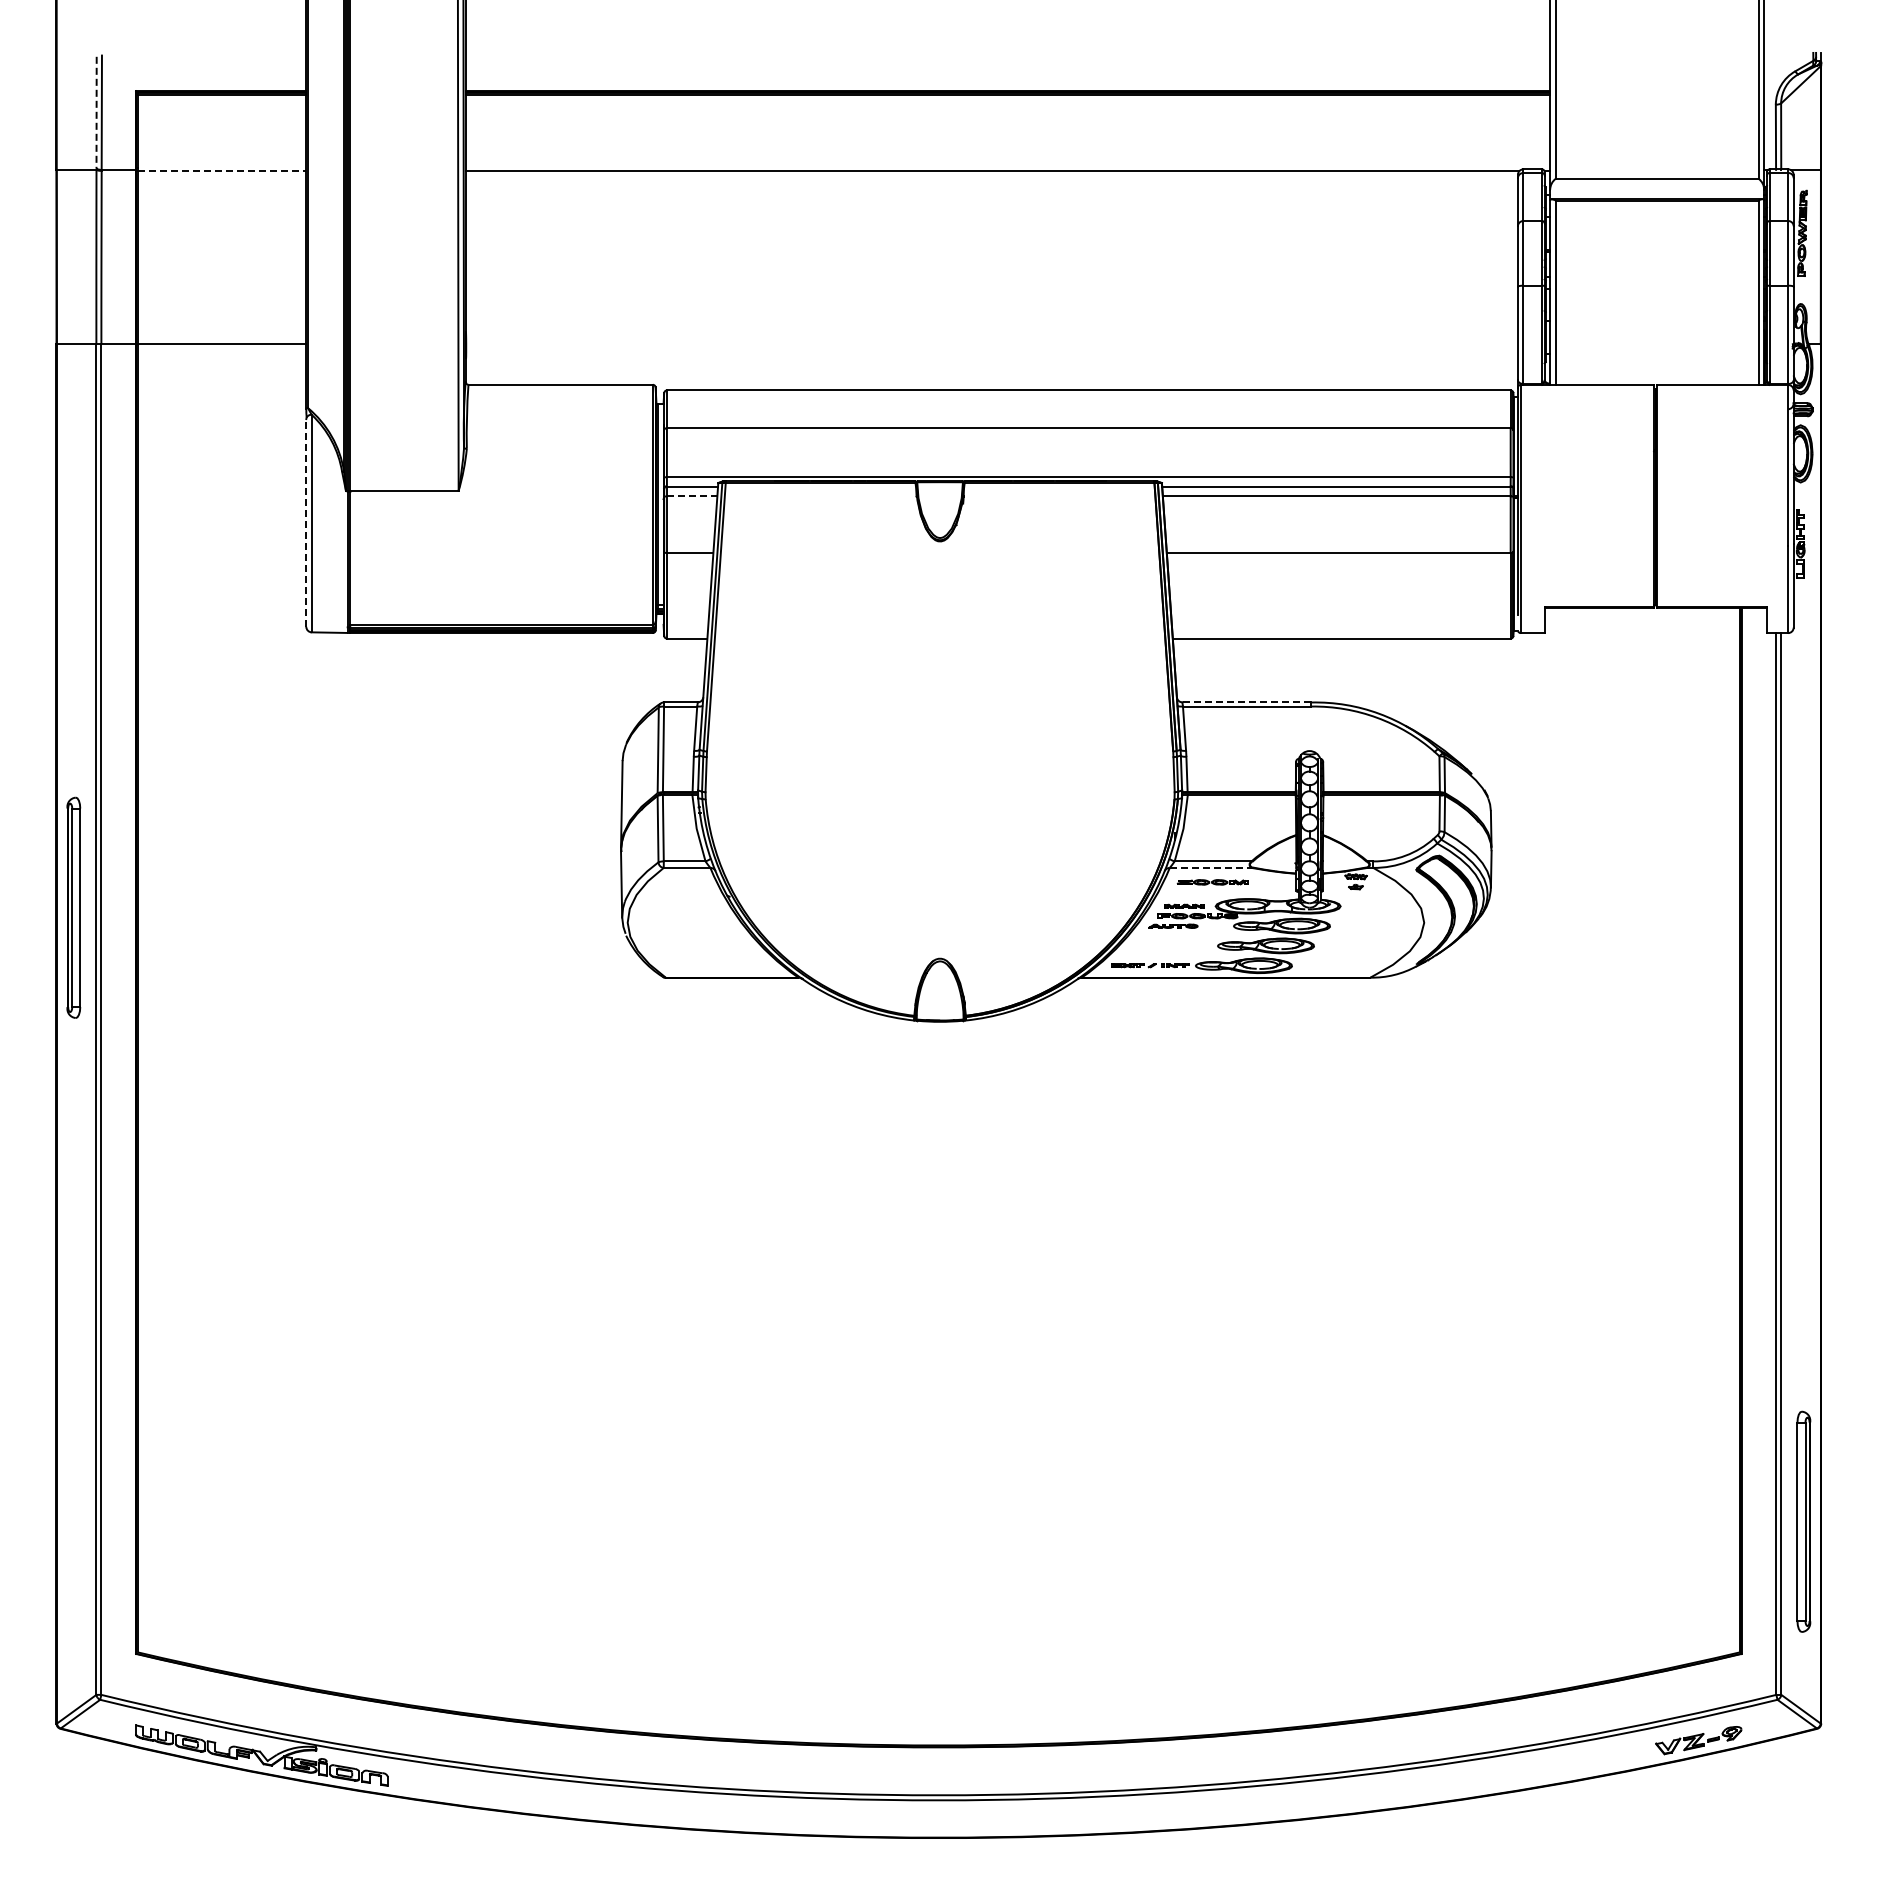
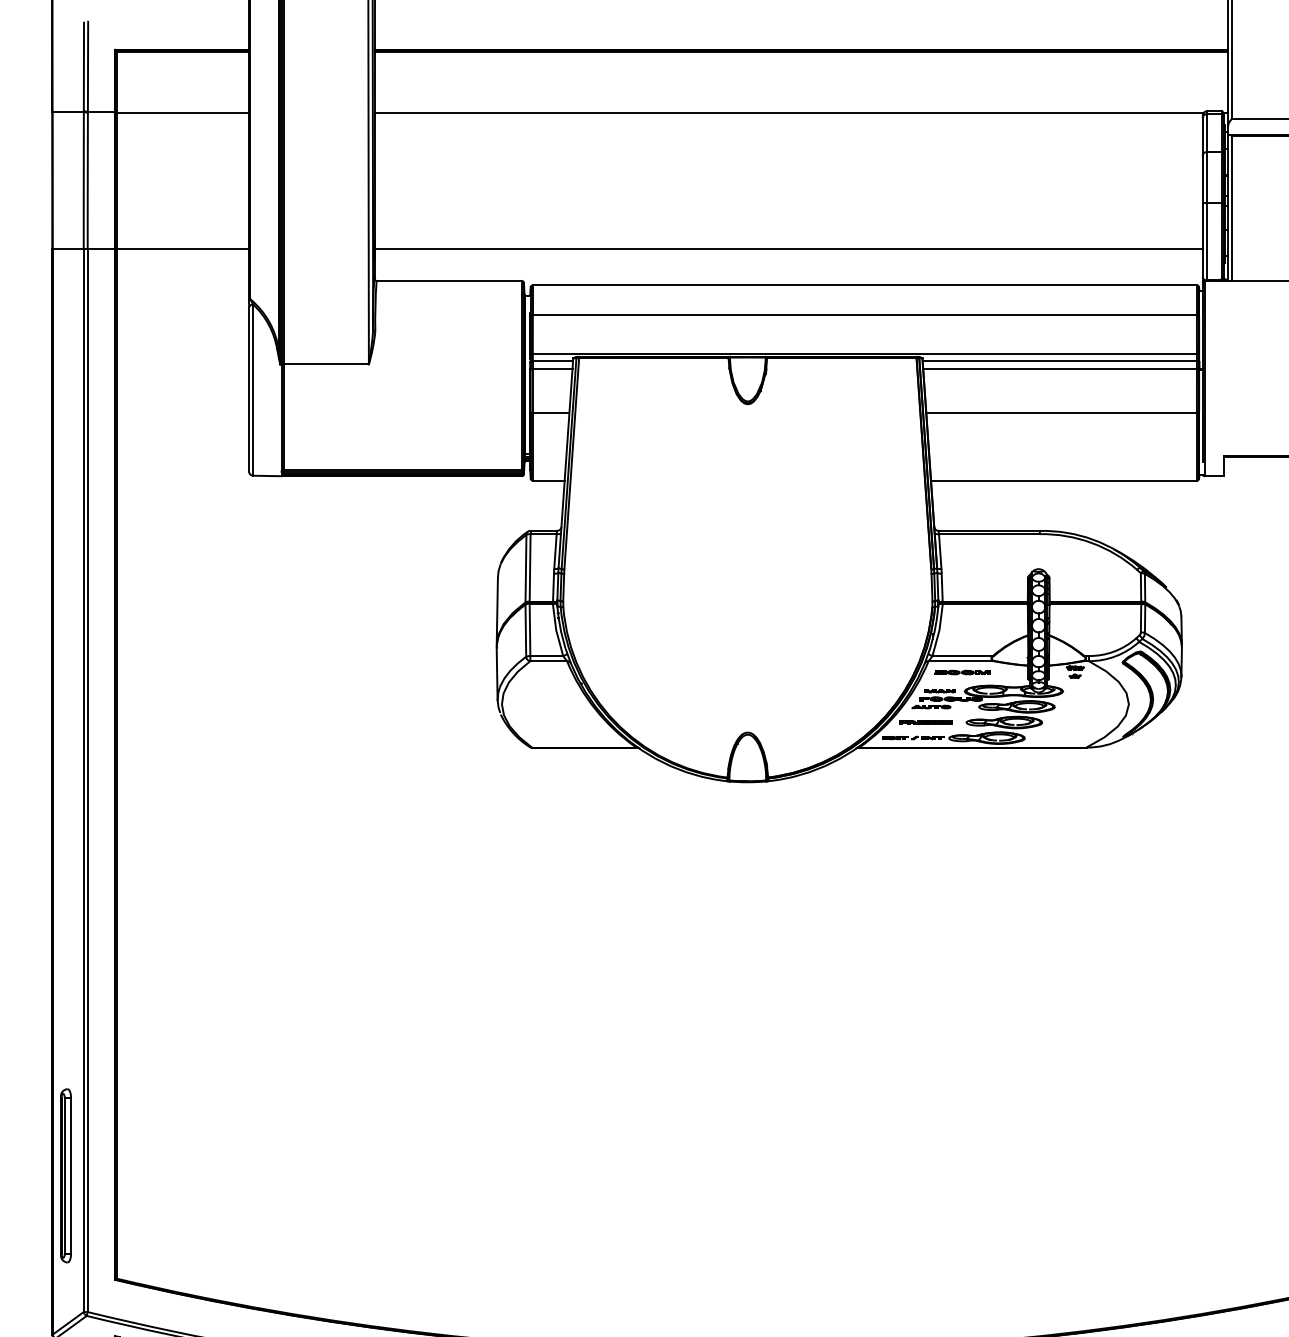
line: (96, 112) -> (83, 66), dashed -> solid
line: (222, 171) -> (183, 113), dashed -> solid
line: (991, 344) -> (788, 249), added
line: (692, 496) -> (552, 368), dashed -> solid
line: (306, 522) -> (249, 389), dashed -> solid
line: (1246, 702) -> (989, 530), dashed -> solid
line: (1210, 867) -> (960, 660), dashed -> solid
part: (73, 907) -> (65, 1175), moved
line: (1165, 945) -> (925, 722), added

